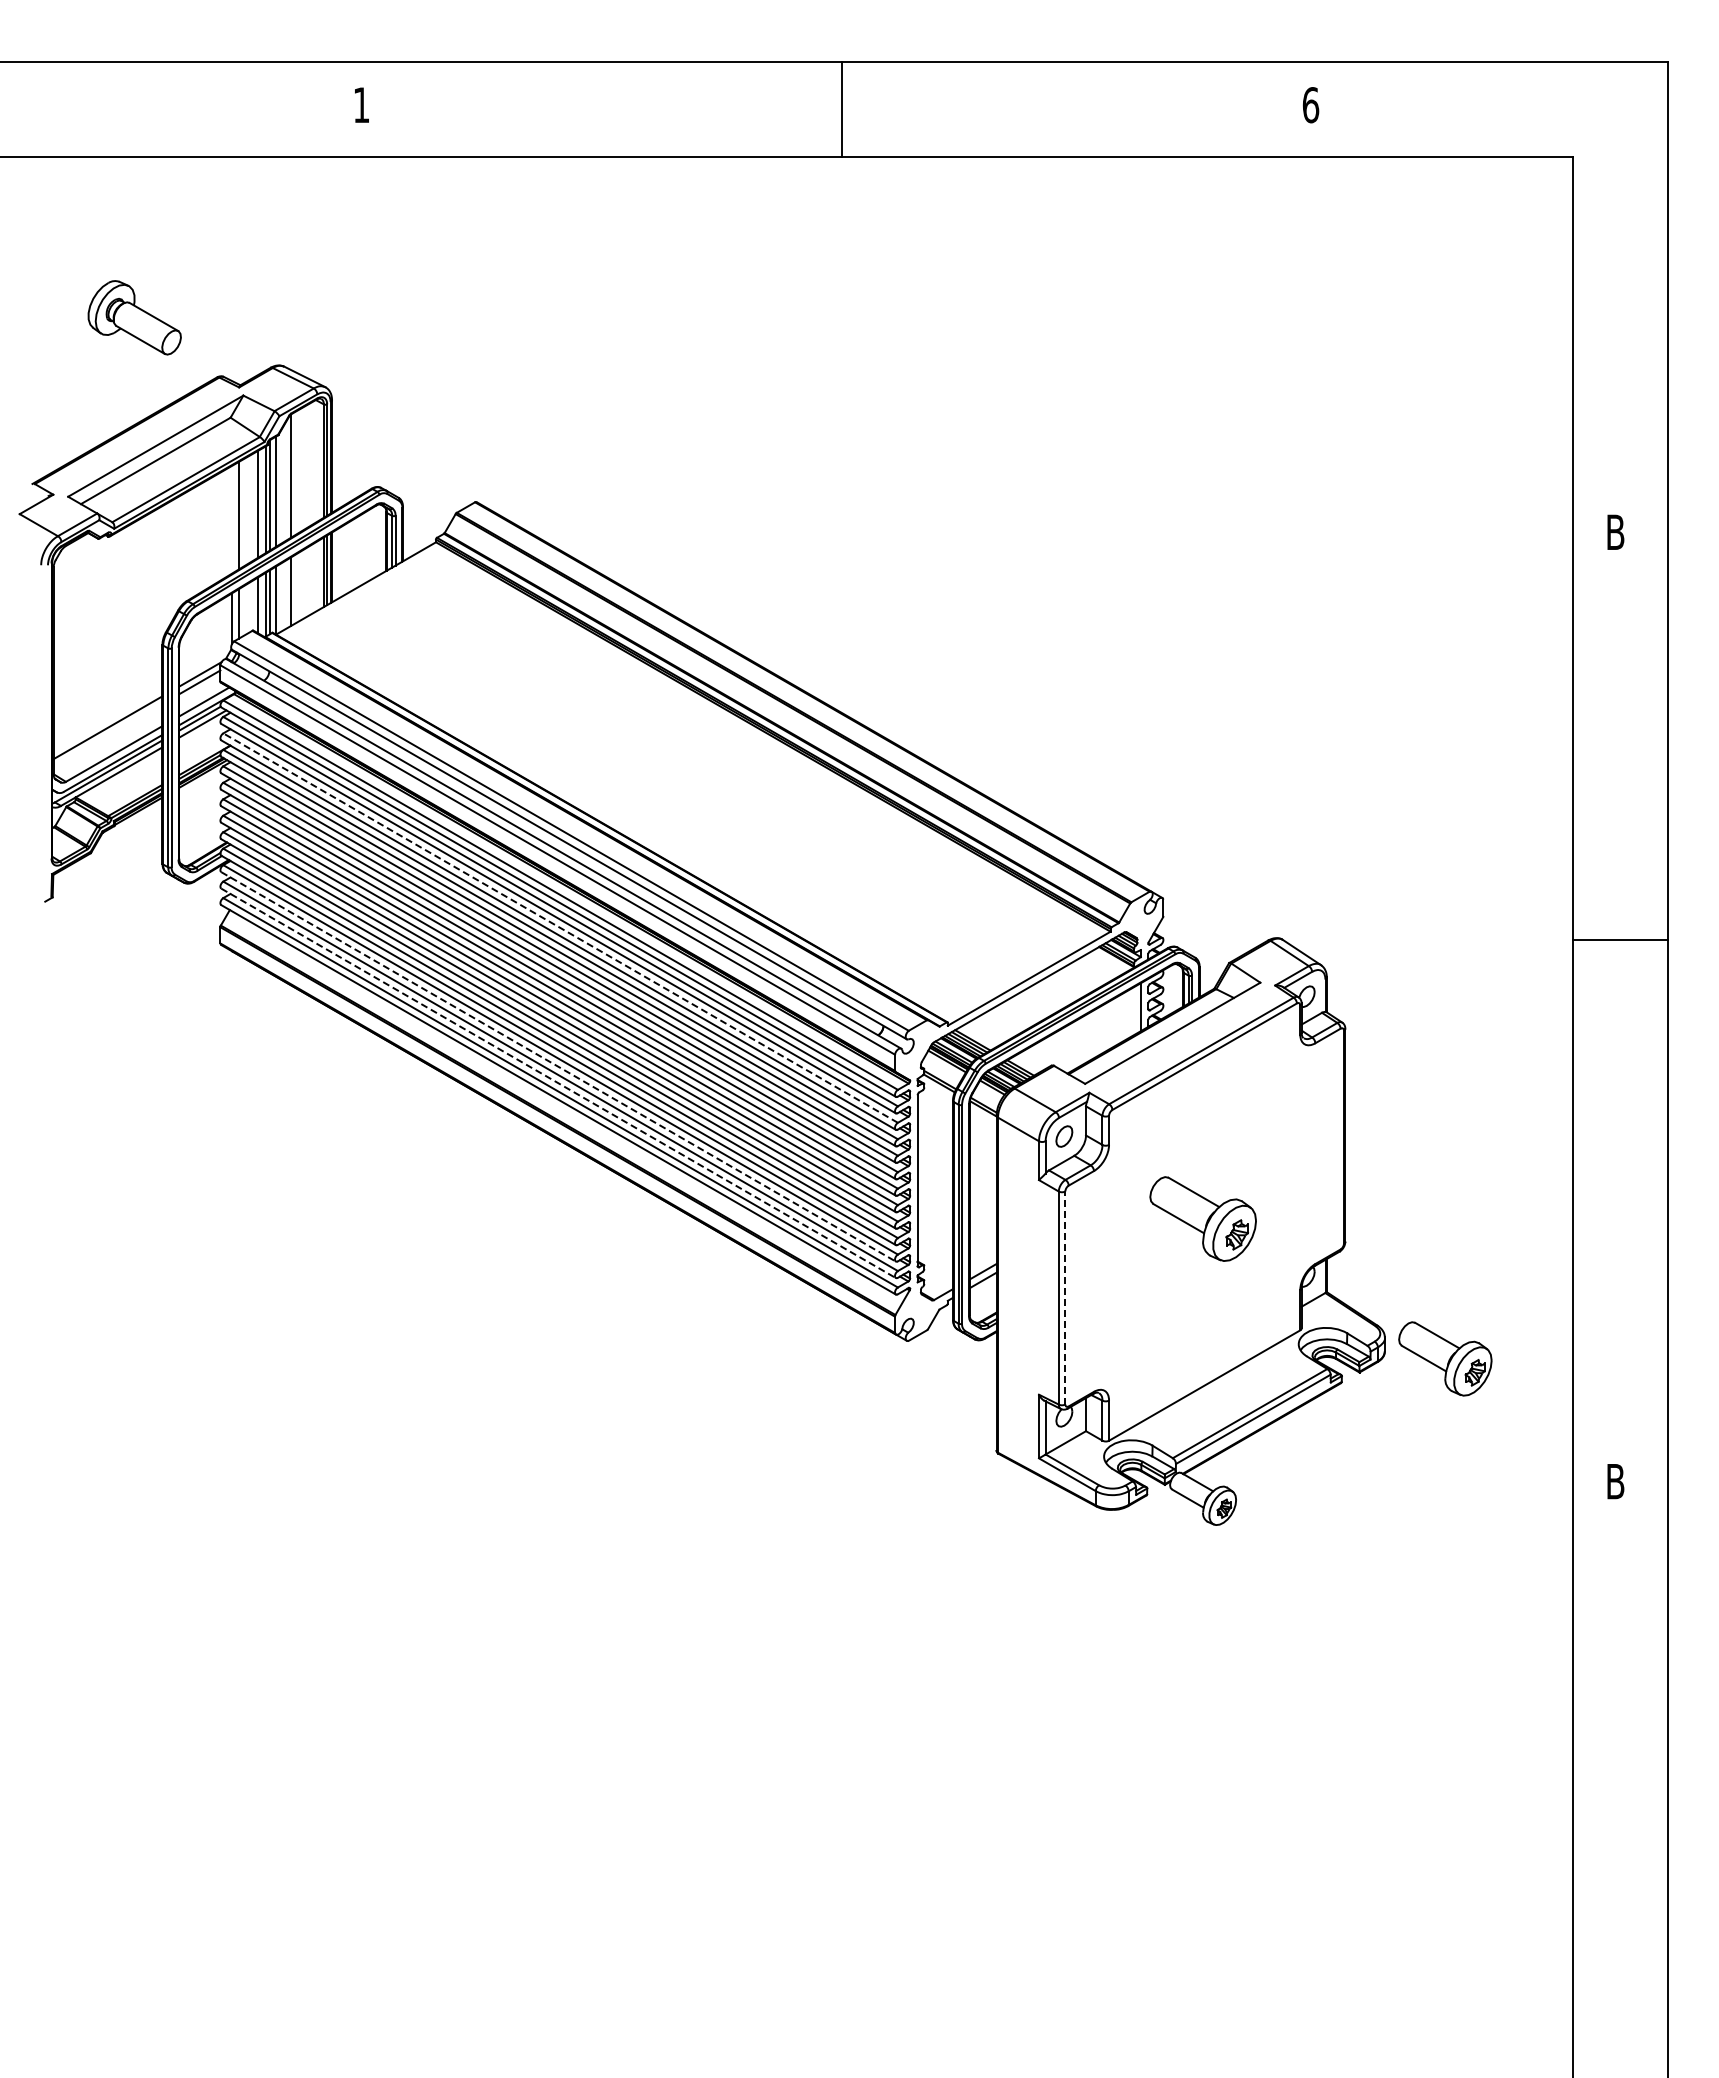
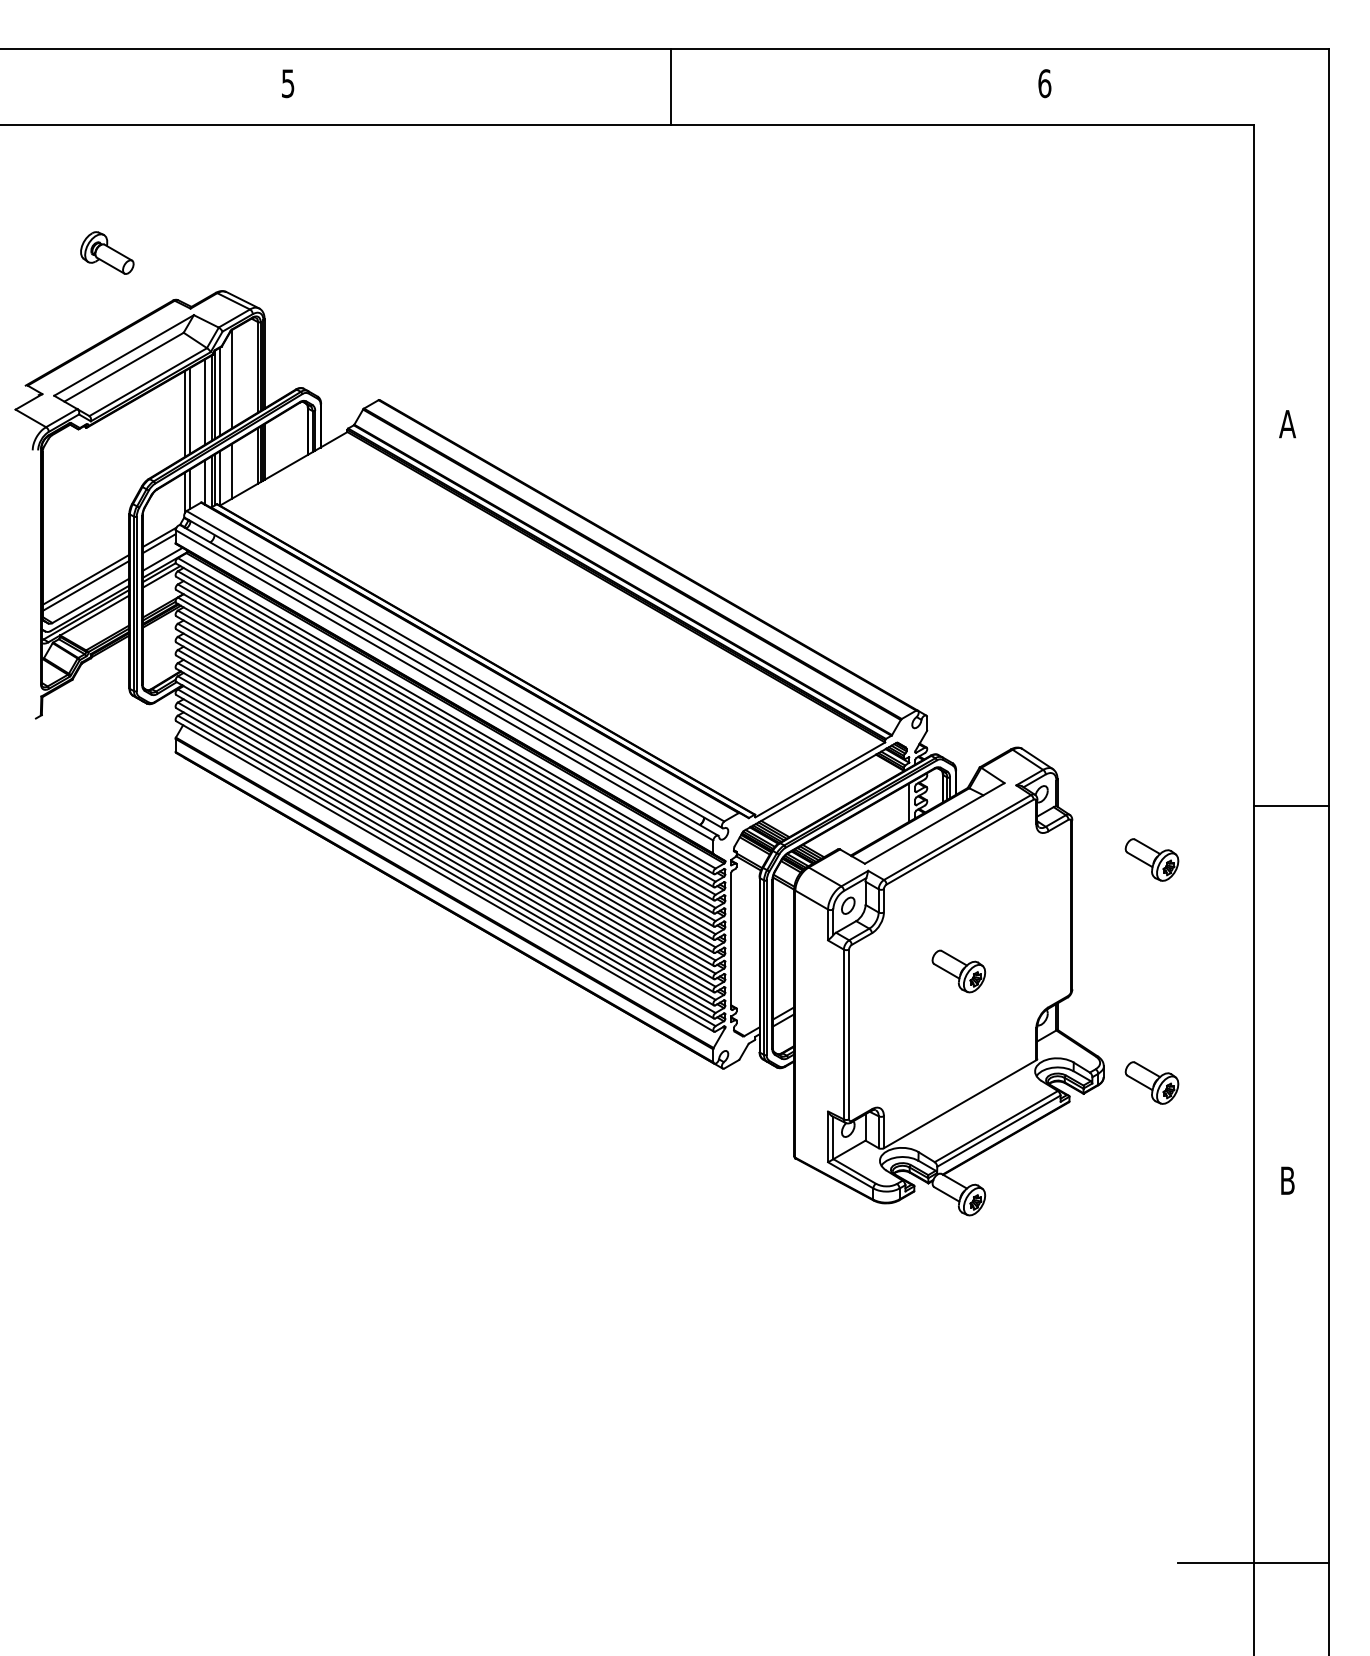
text: (361, 105) -> (288, 83), 1 -> 5
part: (134, 317) -> (107, 252), size x0.71
line: (232, 519) -> (185, 413), added
text: (1615, 531) -> (1287, 423), B -> A
line: (107, 734) -> (85, 585), added
line: (560, 927) -> (446, 739), dashed -> solid
line: (1619, 939) -> (1290, 806), moved
line: (558, 1067) -> (445, 850), dashed -> solid
part: (1445, 1079) -> (1152, 860), added
line: (558, 1083) -> (445, 863), dashed -> solid
part: (1202, 1218) -> (958, 971), size x0.62
line: (1065, 1297) -> (849, 1034), dashed -> solid
part: (1445, 1358) -> (1152, 1082), size x0.71
line: (1572, 1960) -> (1253, 1562), added

